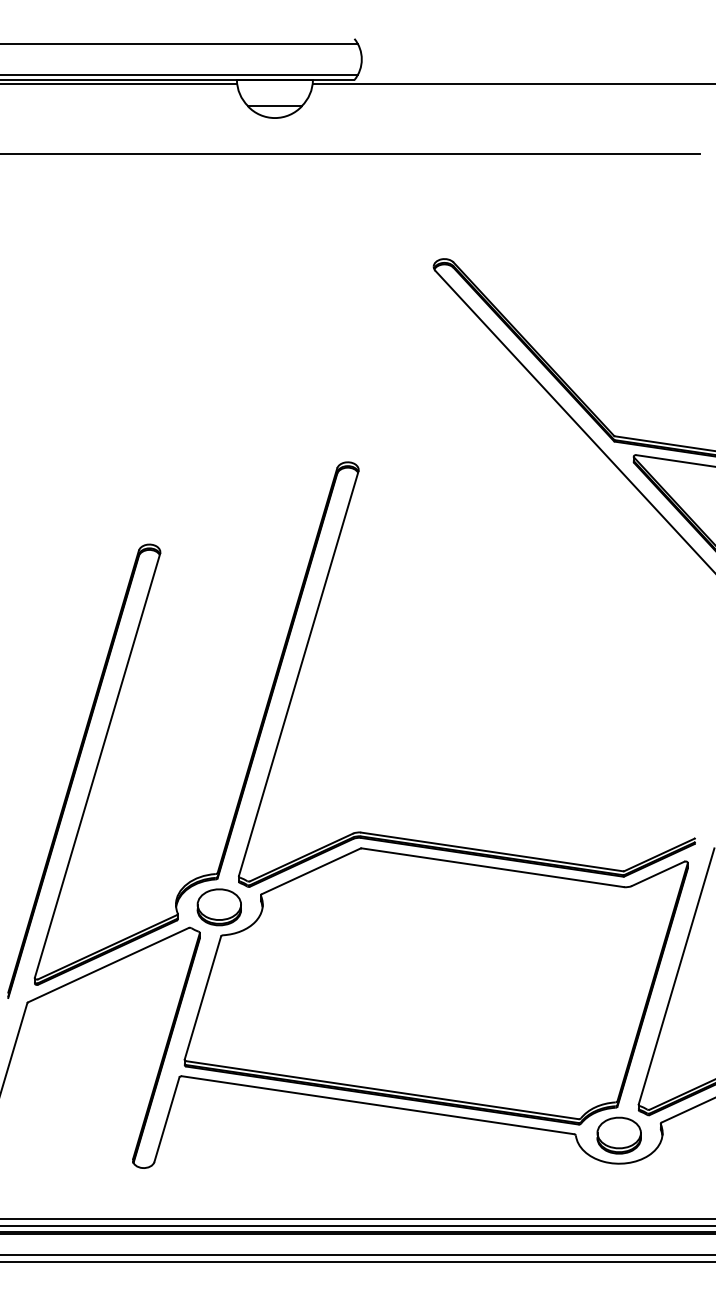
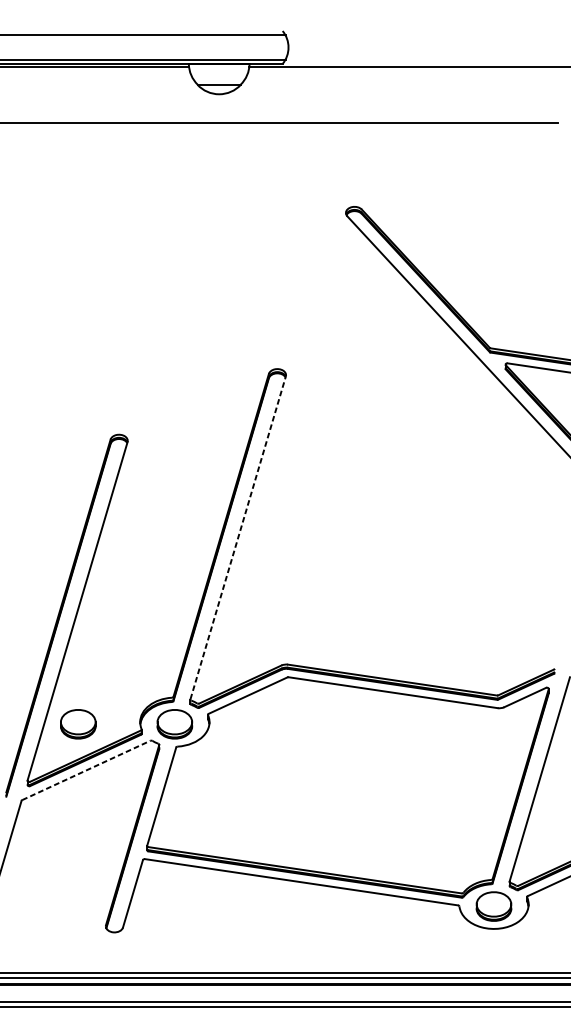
line: (298, 673) -> (238, 537), solid -> dashed
part: (97, 907) -> (77, 724), added
line: (108, 964) -> (86, 769), solid -> dashed

